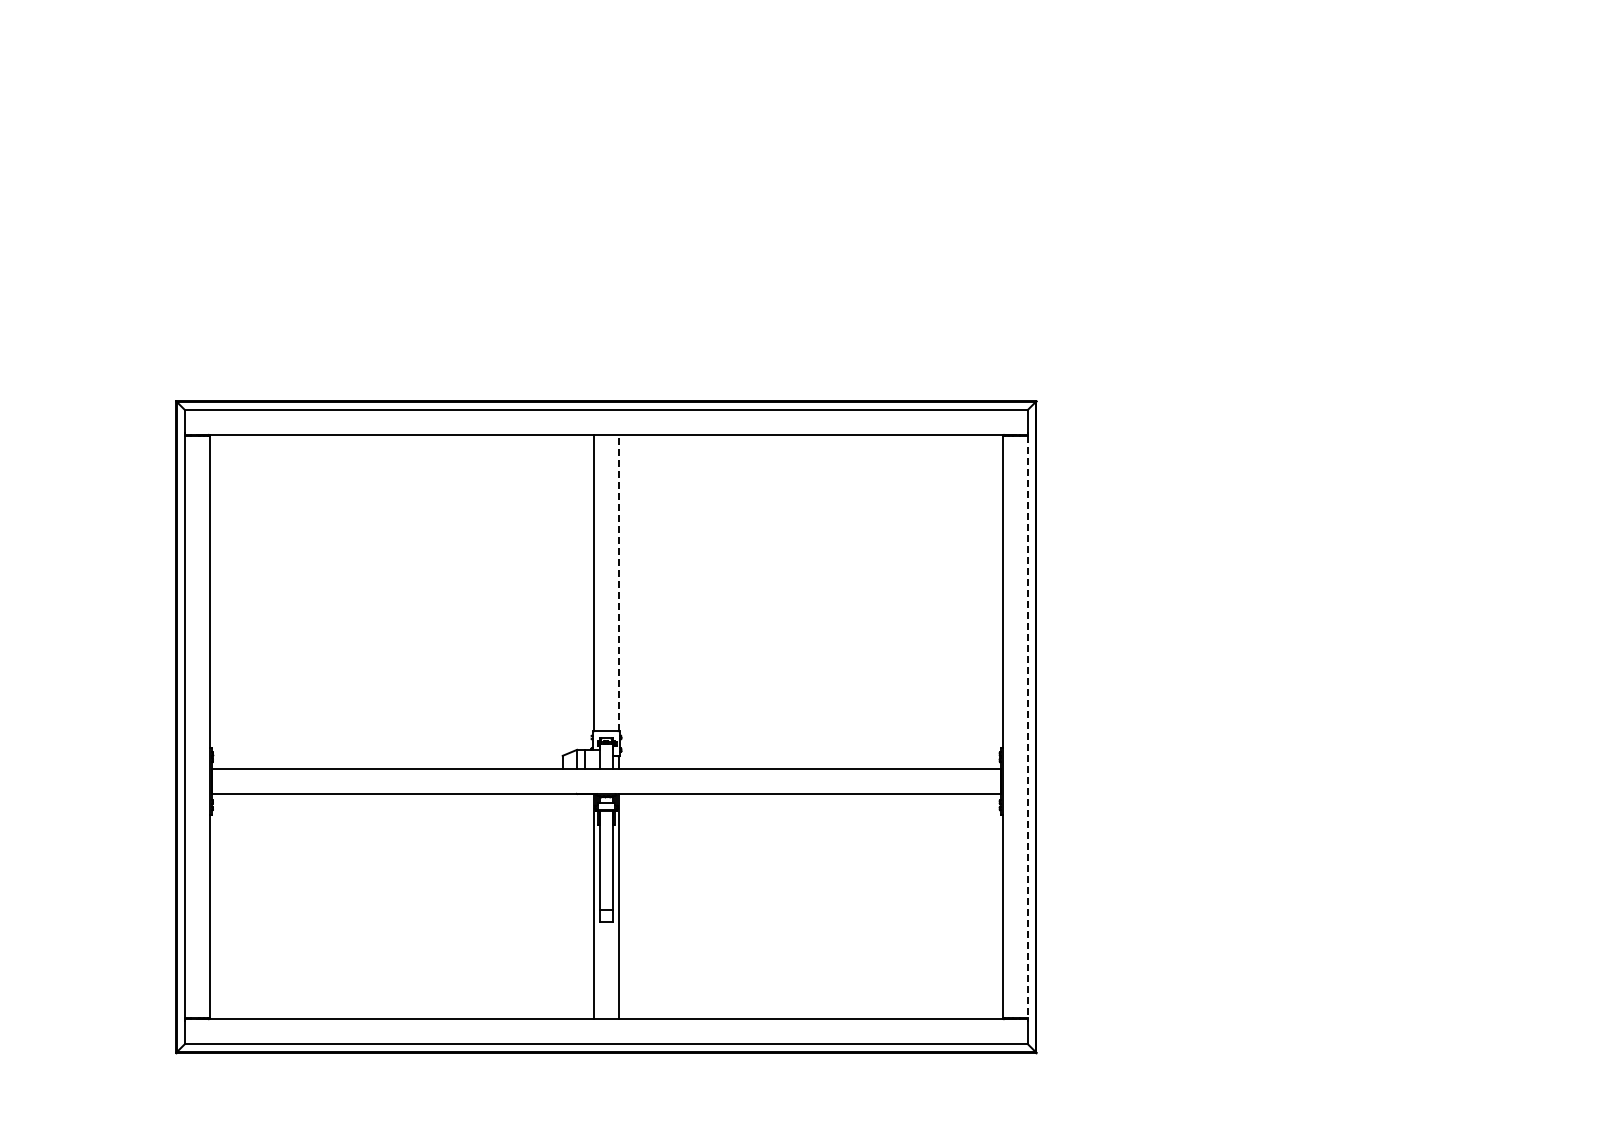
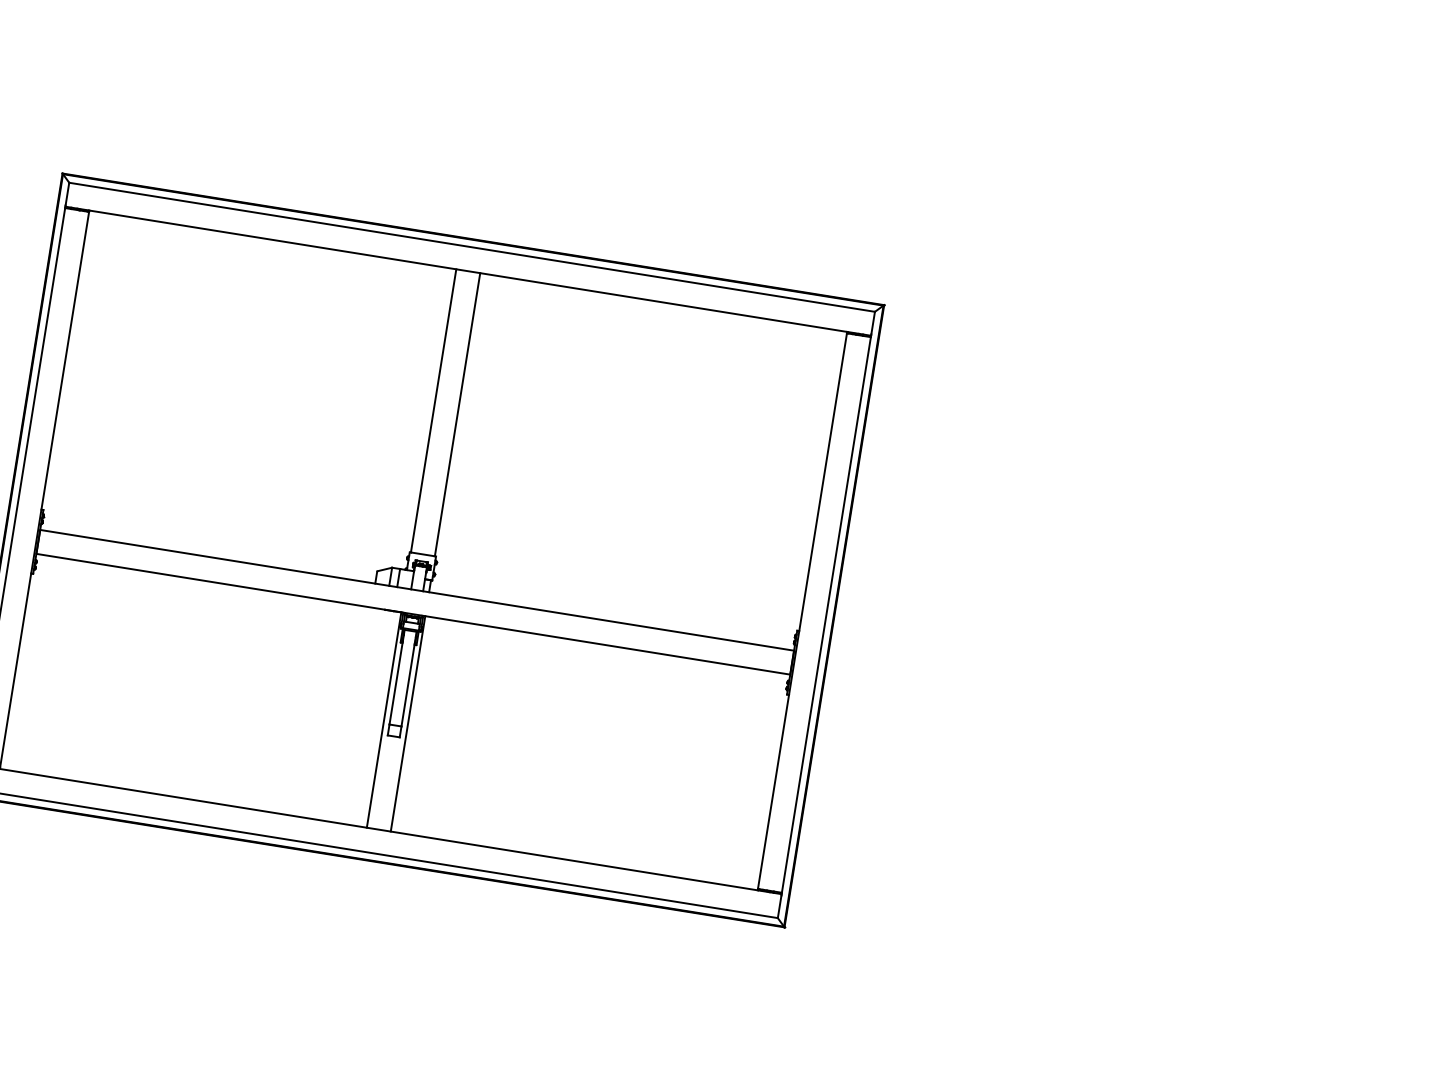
line: (618, 582) -> (457, 414), dashed -> solid
line: (1028, 727) -> (826, 615), dashed -> solid

